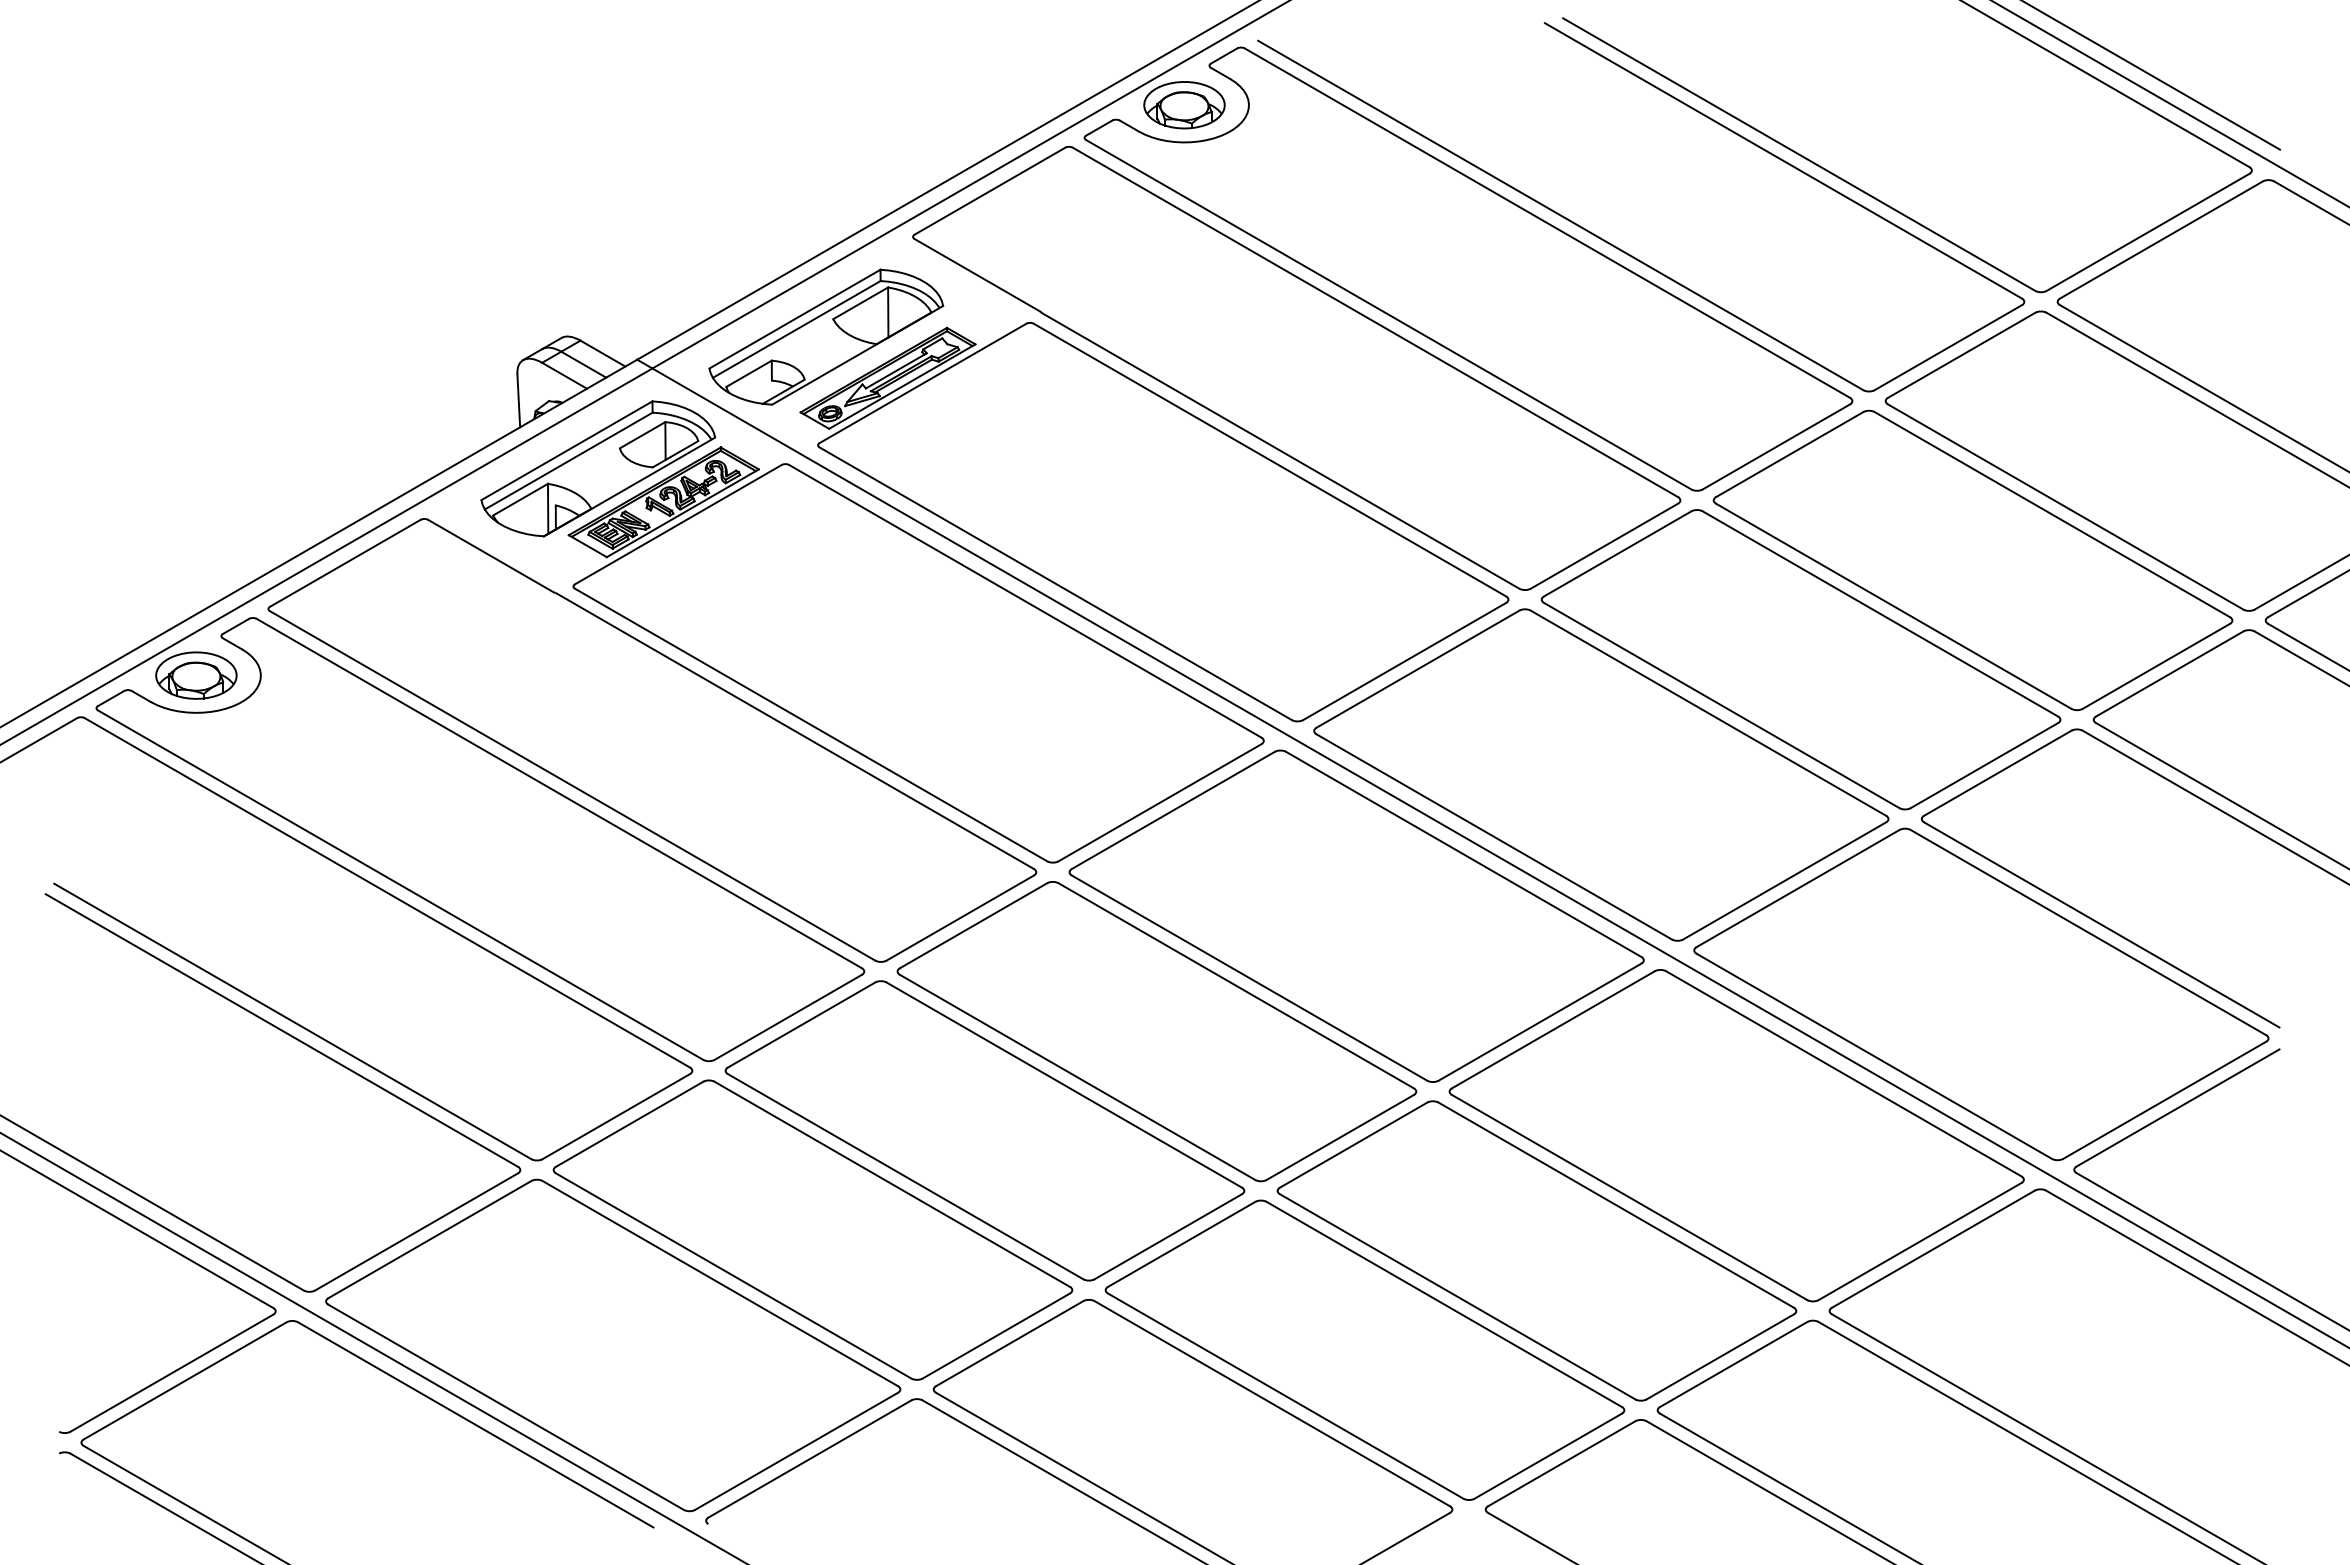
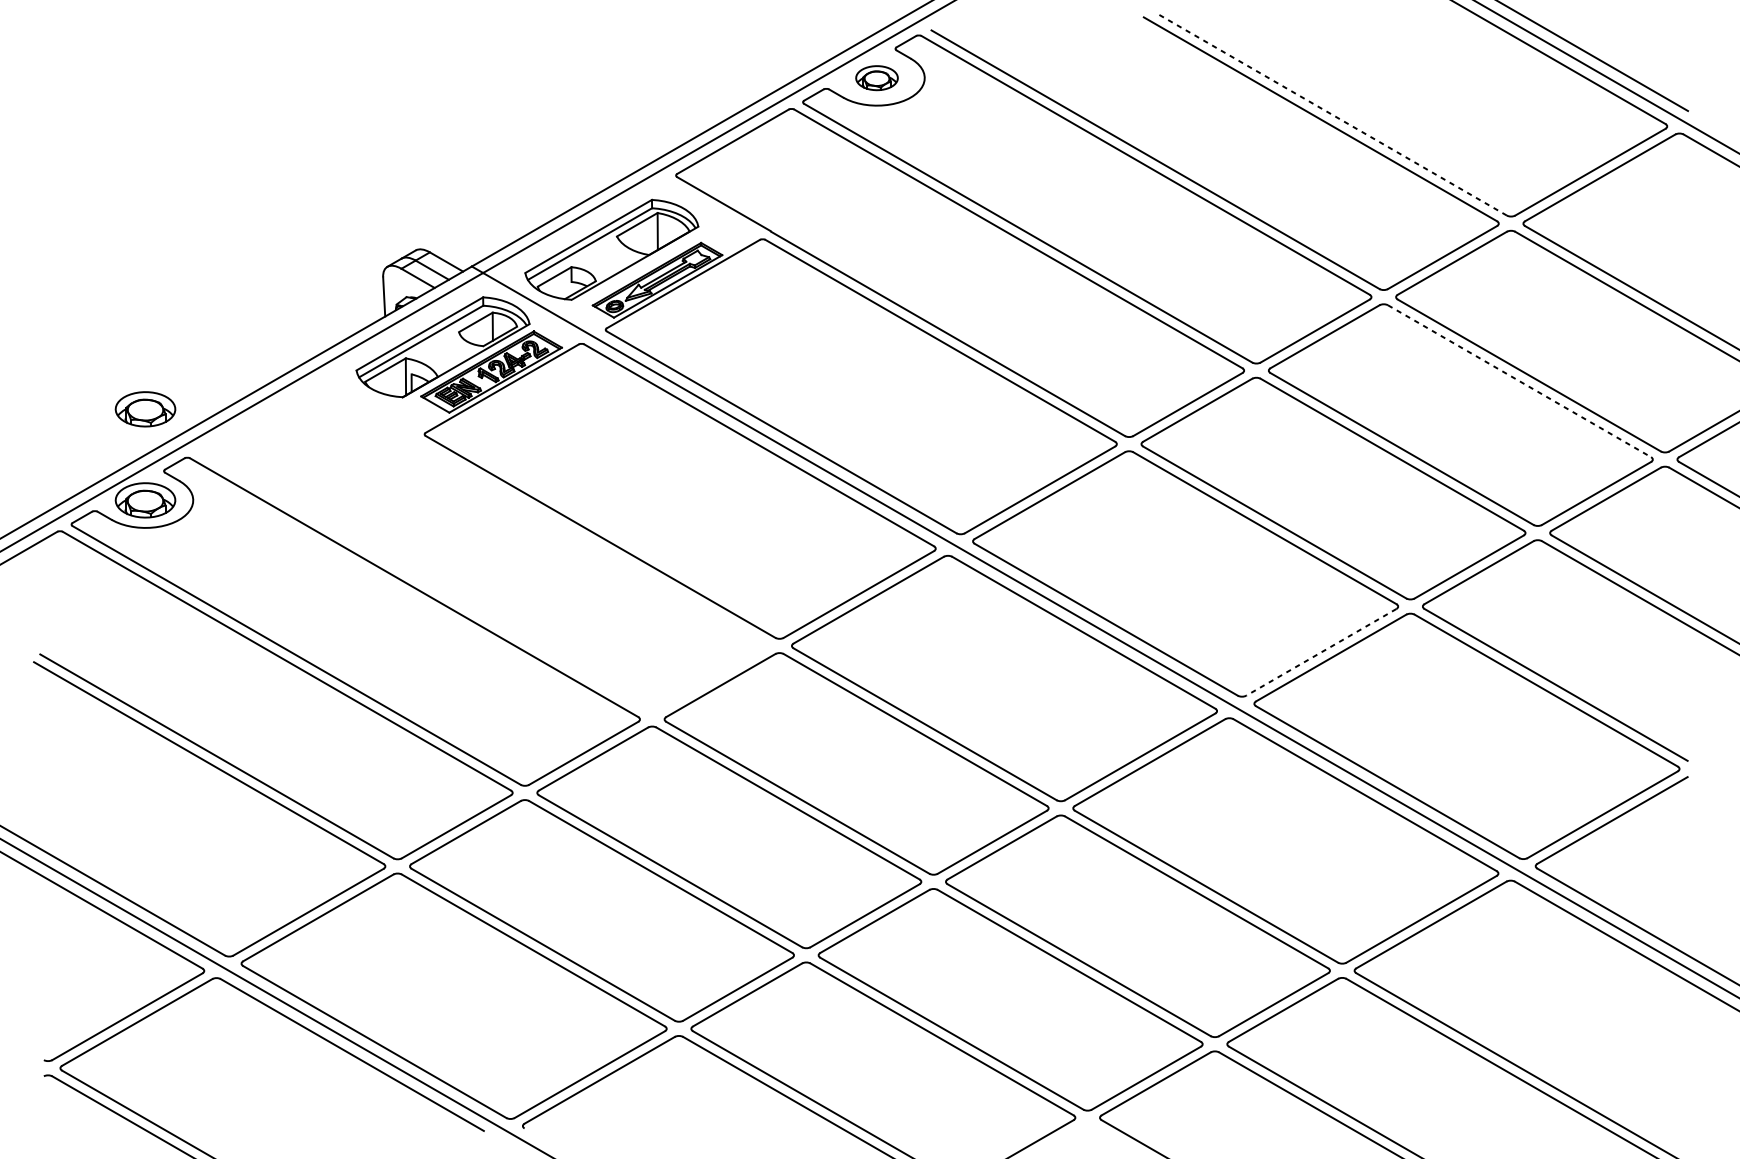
part: (1184, 105) -> (877, 78), size x0.7
line: (1799, 154) -> (1332, 114), solid -> dashed
line: (2052, 514) -> (1519, 381), solid -> dashed
part: (196, 552) -> (145, 409), added
part: (652, 740) -> (483, 548), removed
line: (1784, 881) -> (1321, 652), solid -> dashed

